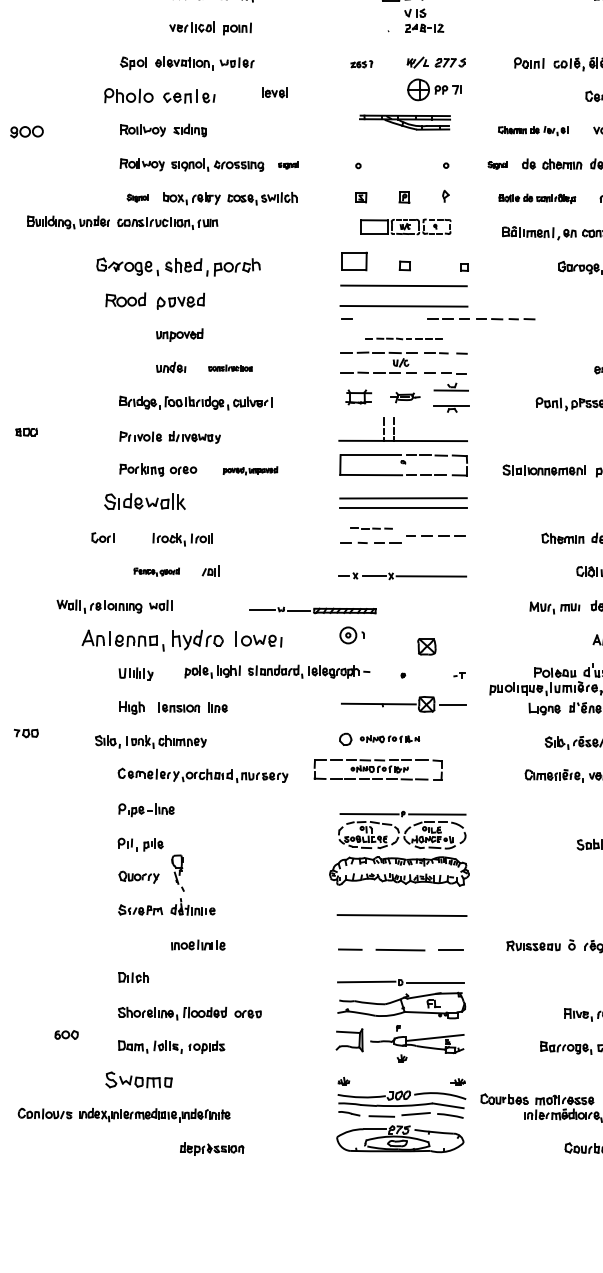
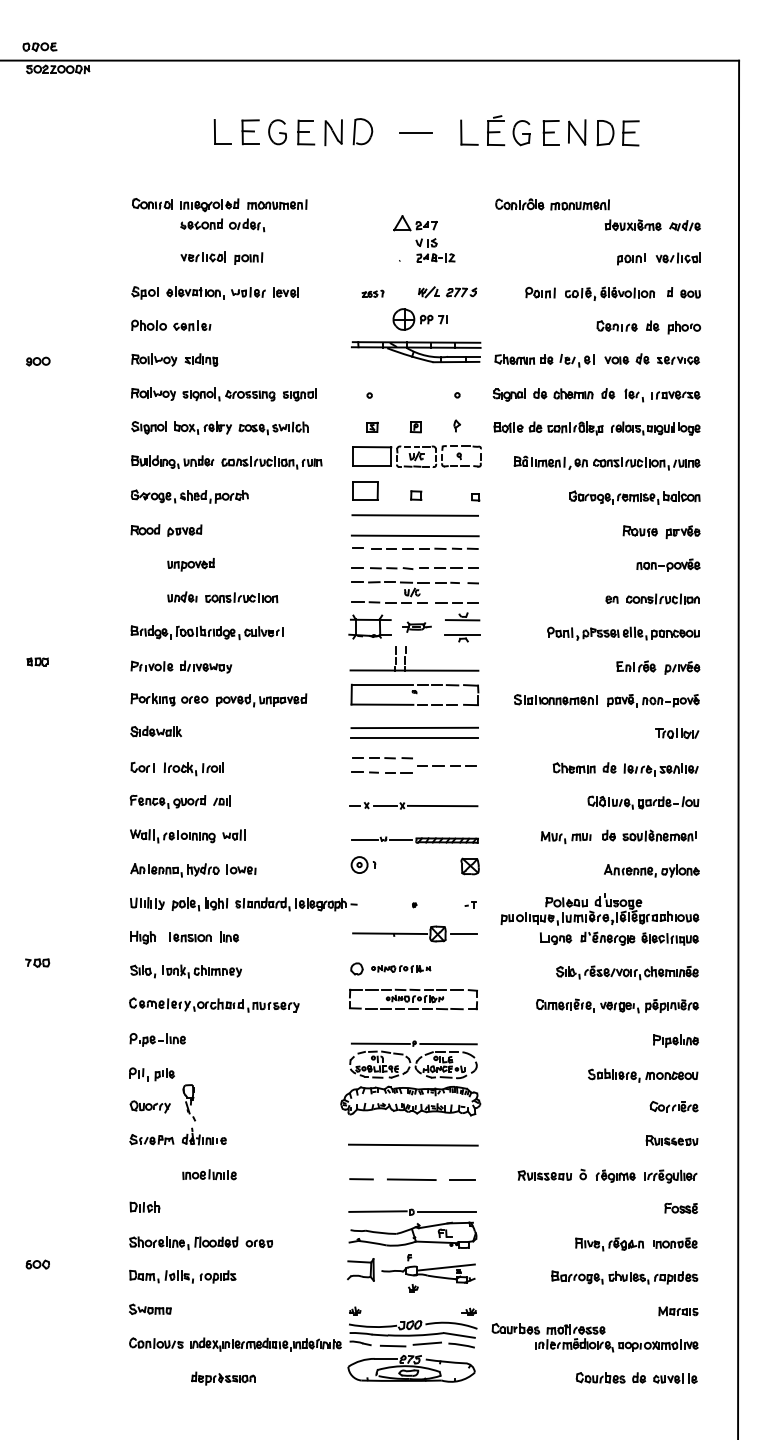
part: (434, 89) -> (419, 319), moved
part: (274, 92) -> (285, 292), moved
part: (160, 95) -> (171, 325), size x0.71
part: (405, 122) -> (416, 352), size x1.43
part: (533, 130) -> (544, 360), size x1.43
part: (27, 131) -> (38, 361), size x0.71
part: (288, 164) -> (299, 394), size x1.67
part: (497, 164) -> (508, 394), size x1.67
part: (137, 197) -> (148, 427), size x1.67
part: (537, 198) -> (548, 428), size x1.43
part: (122, 222) -> (226, 462), moved
part: (405, 226) -> (416, 456), size x1.43
part: (178, 266) -> (189, 496), size x0.71
part: (155, 300) -> (166, 530), size x0.71
part: (481, 318) -> (424, 548), moved
part: (403, 338) -> (414, 568), size x1.67
part: (230, 367) -> (241, 597), size x1.67
part: (358, 396) -> (369, 626), size x1.67
part: (250, 470) -> (261, 700), size x1.67
part: (144, 501) -> (155, 731), size x0.62
part: (371, 528) -> (382, 758), size x1.43
part: (103, 536) -> (142, 766), moved
part: (156, 571) -> (167, 801), size x1.67
part: (114, 606) -> (187, 836), moved
part: (312, 609) -> (414, 839), moved
part: (182, 640) -> (193, 870), size x0.62
part: (426, 646) -> (469, 866), moved
part: (277, 671) -> (264, 904), moved
part: (150, 741) -> (185, 971), moved
part: (378, 769) -> (413, 999), moved
part: (66, 1034) -> (37, 1264), moved
part: (139, 1078) -> (150, 1308), size x0.62
part: (124, 1114) -> (235, 1344), moved

